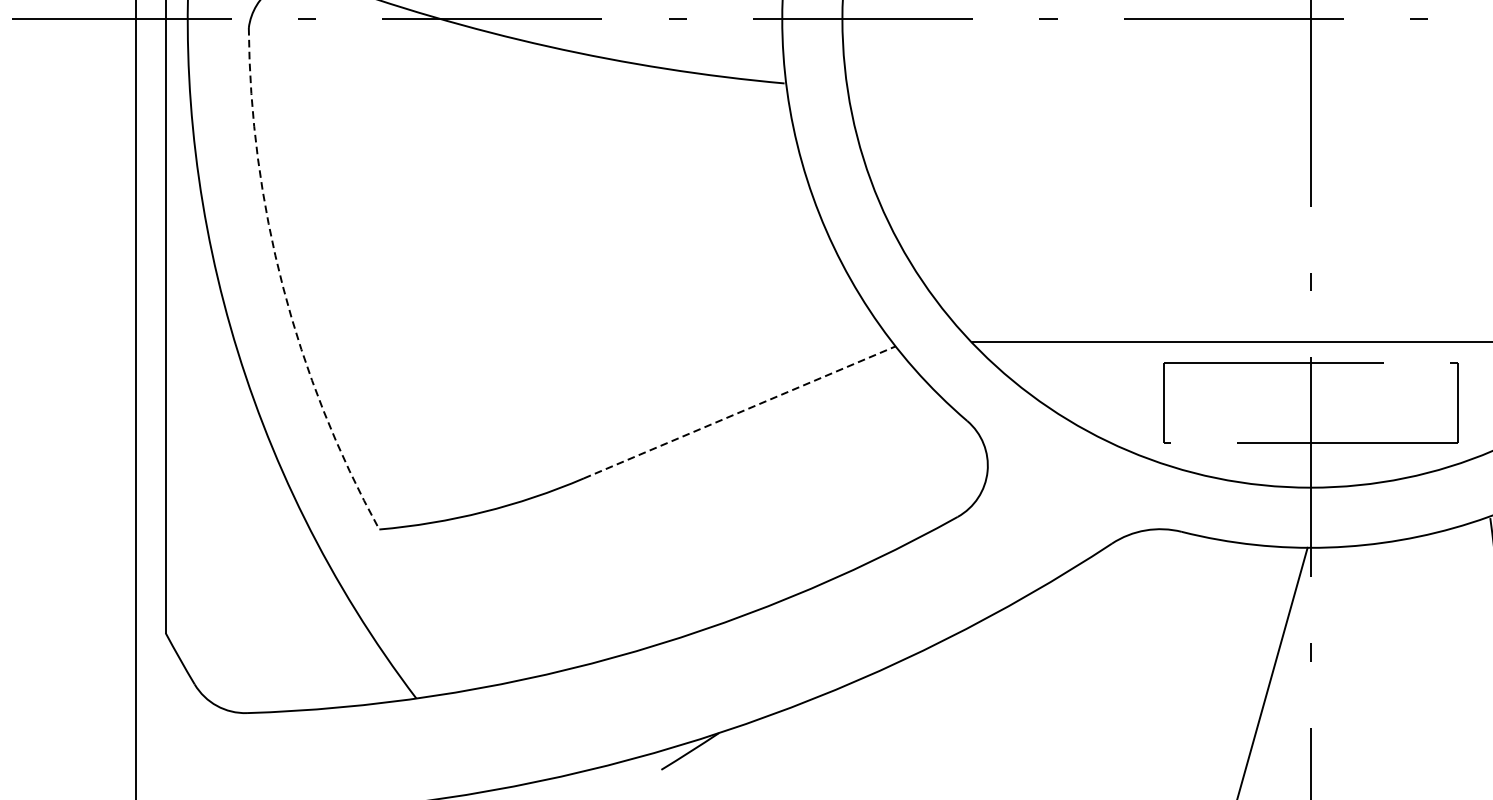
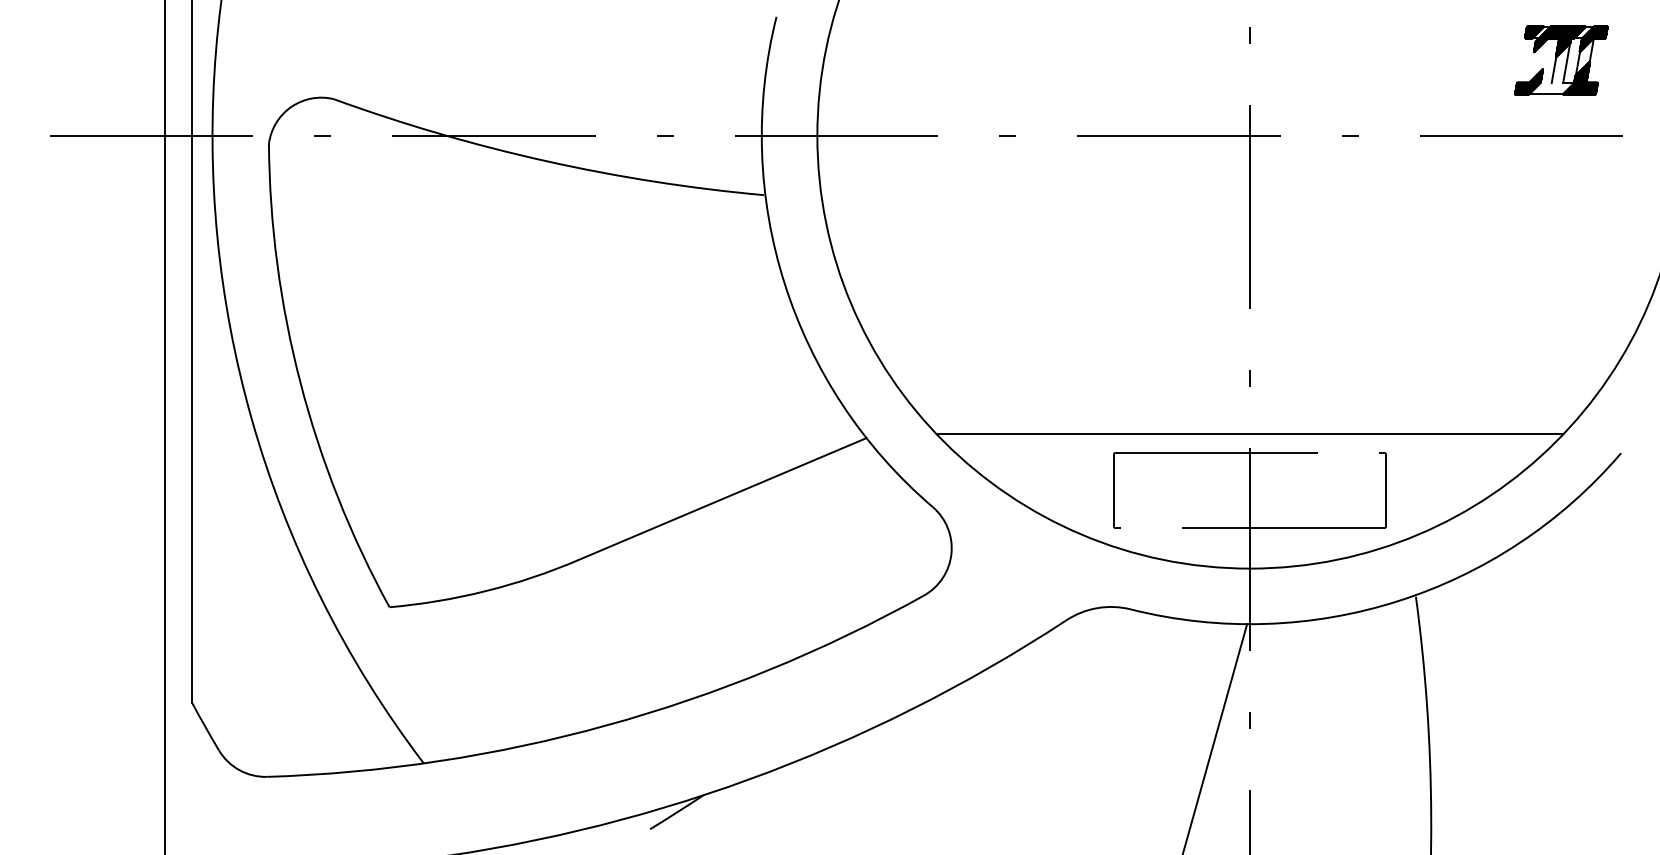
arc: (282, 287) -> (300, 383), dashed -> solid
line: (739, 411) -> (722, 498), dashed -> solid

